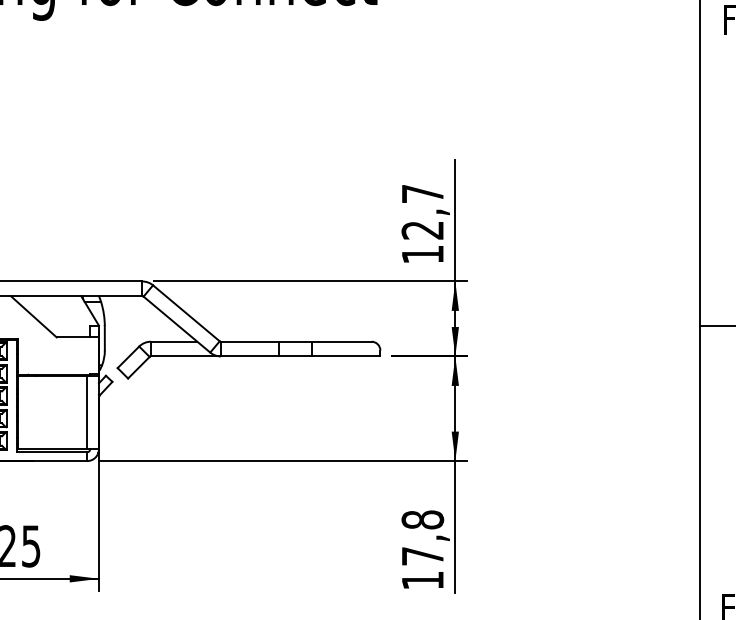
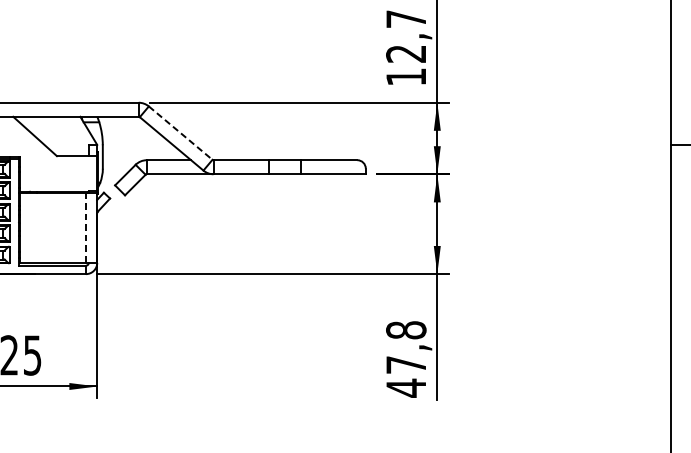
line: (186, 313) -> (180, 133), solid -> dashed
line: (87, 412) -> (86, 227), solid -> dashed
text: (422, 580) -> (405, 388), 17,8 -> 47,8

